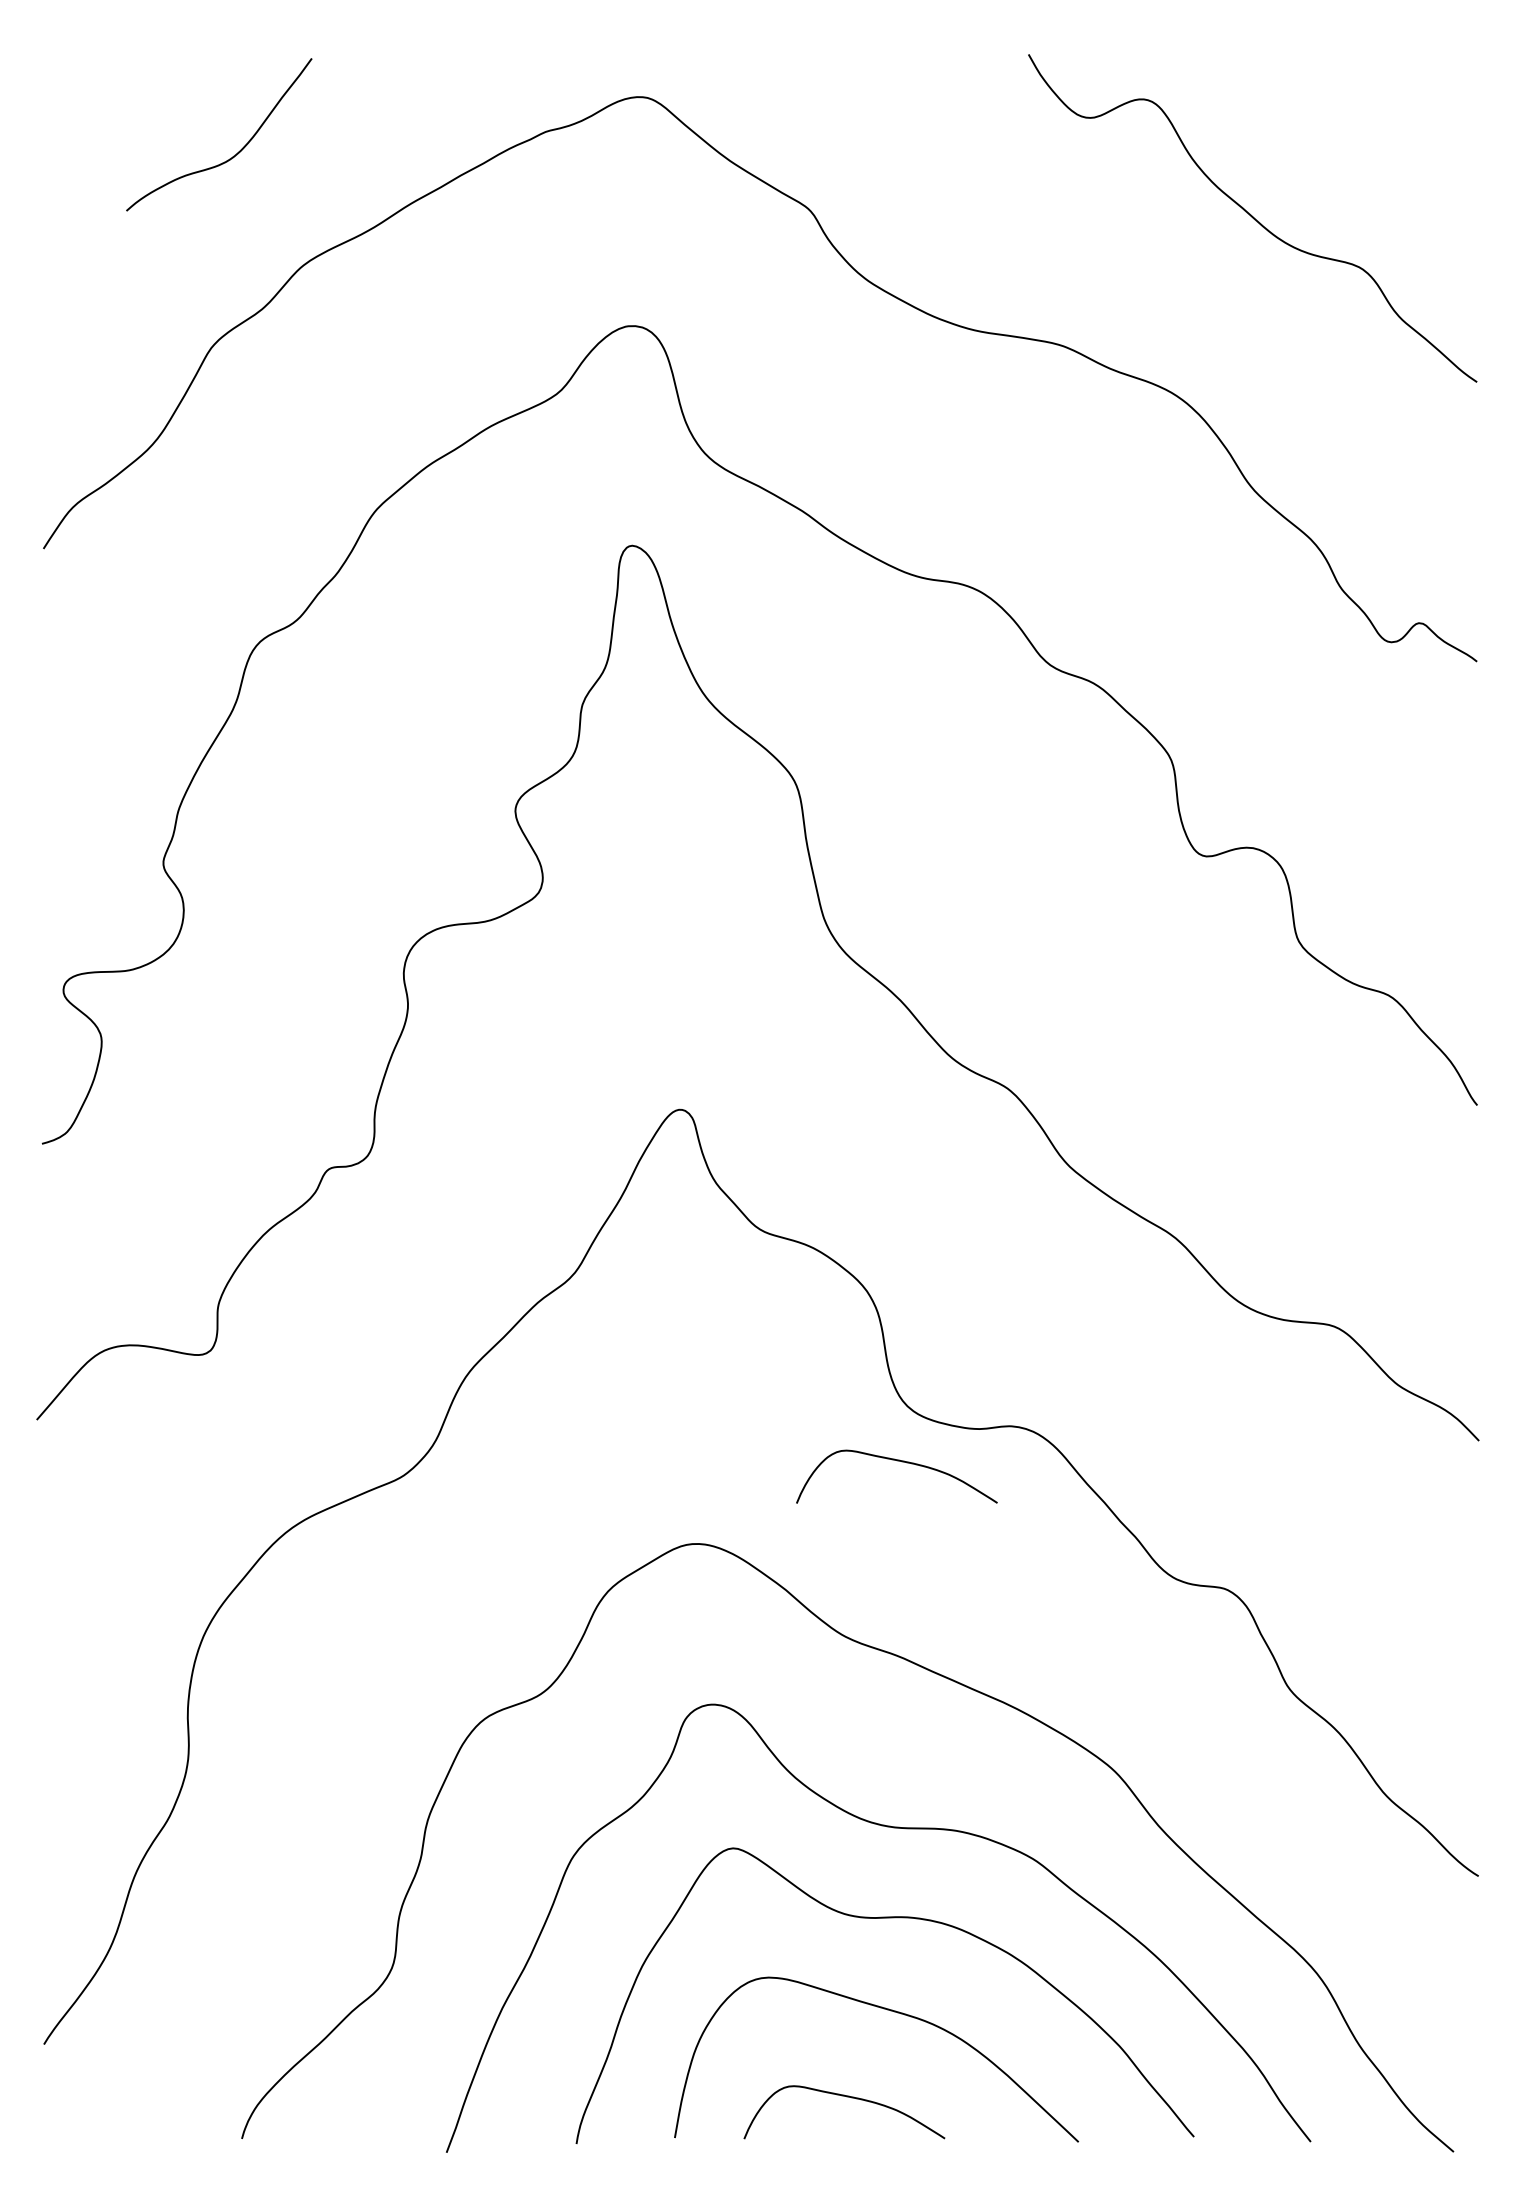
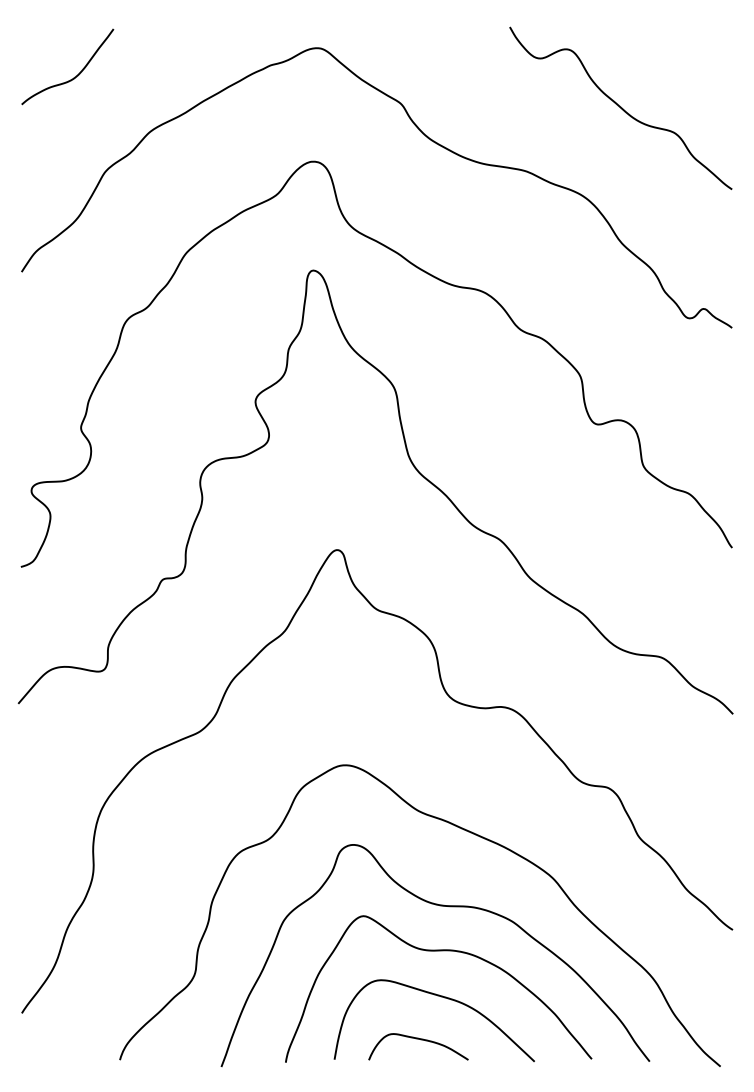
curve: (230, 156) -> (73, 77), moved
curve: (900, 1463) -> (446, 725), removed

